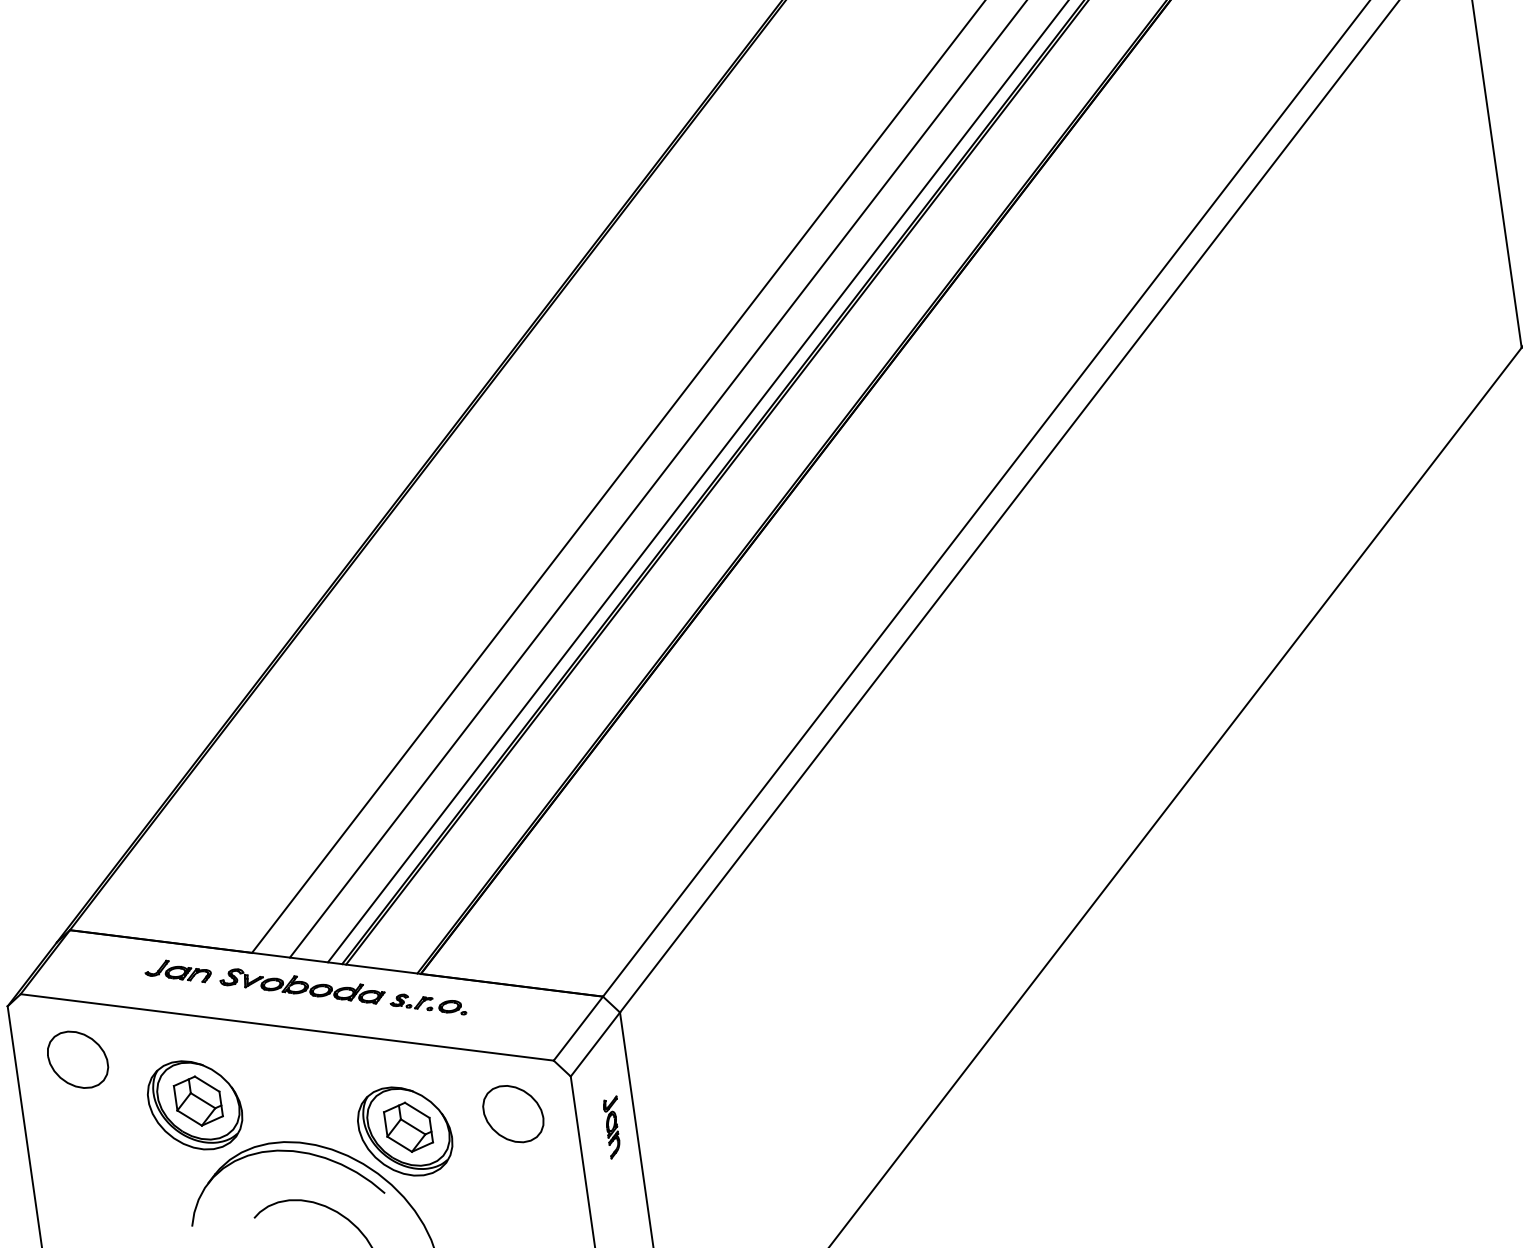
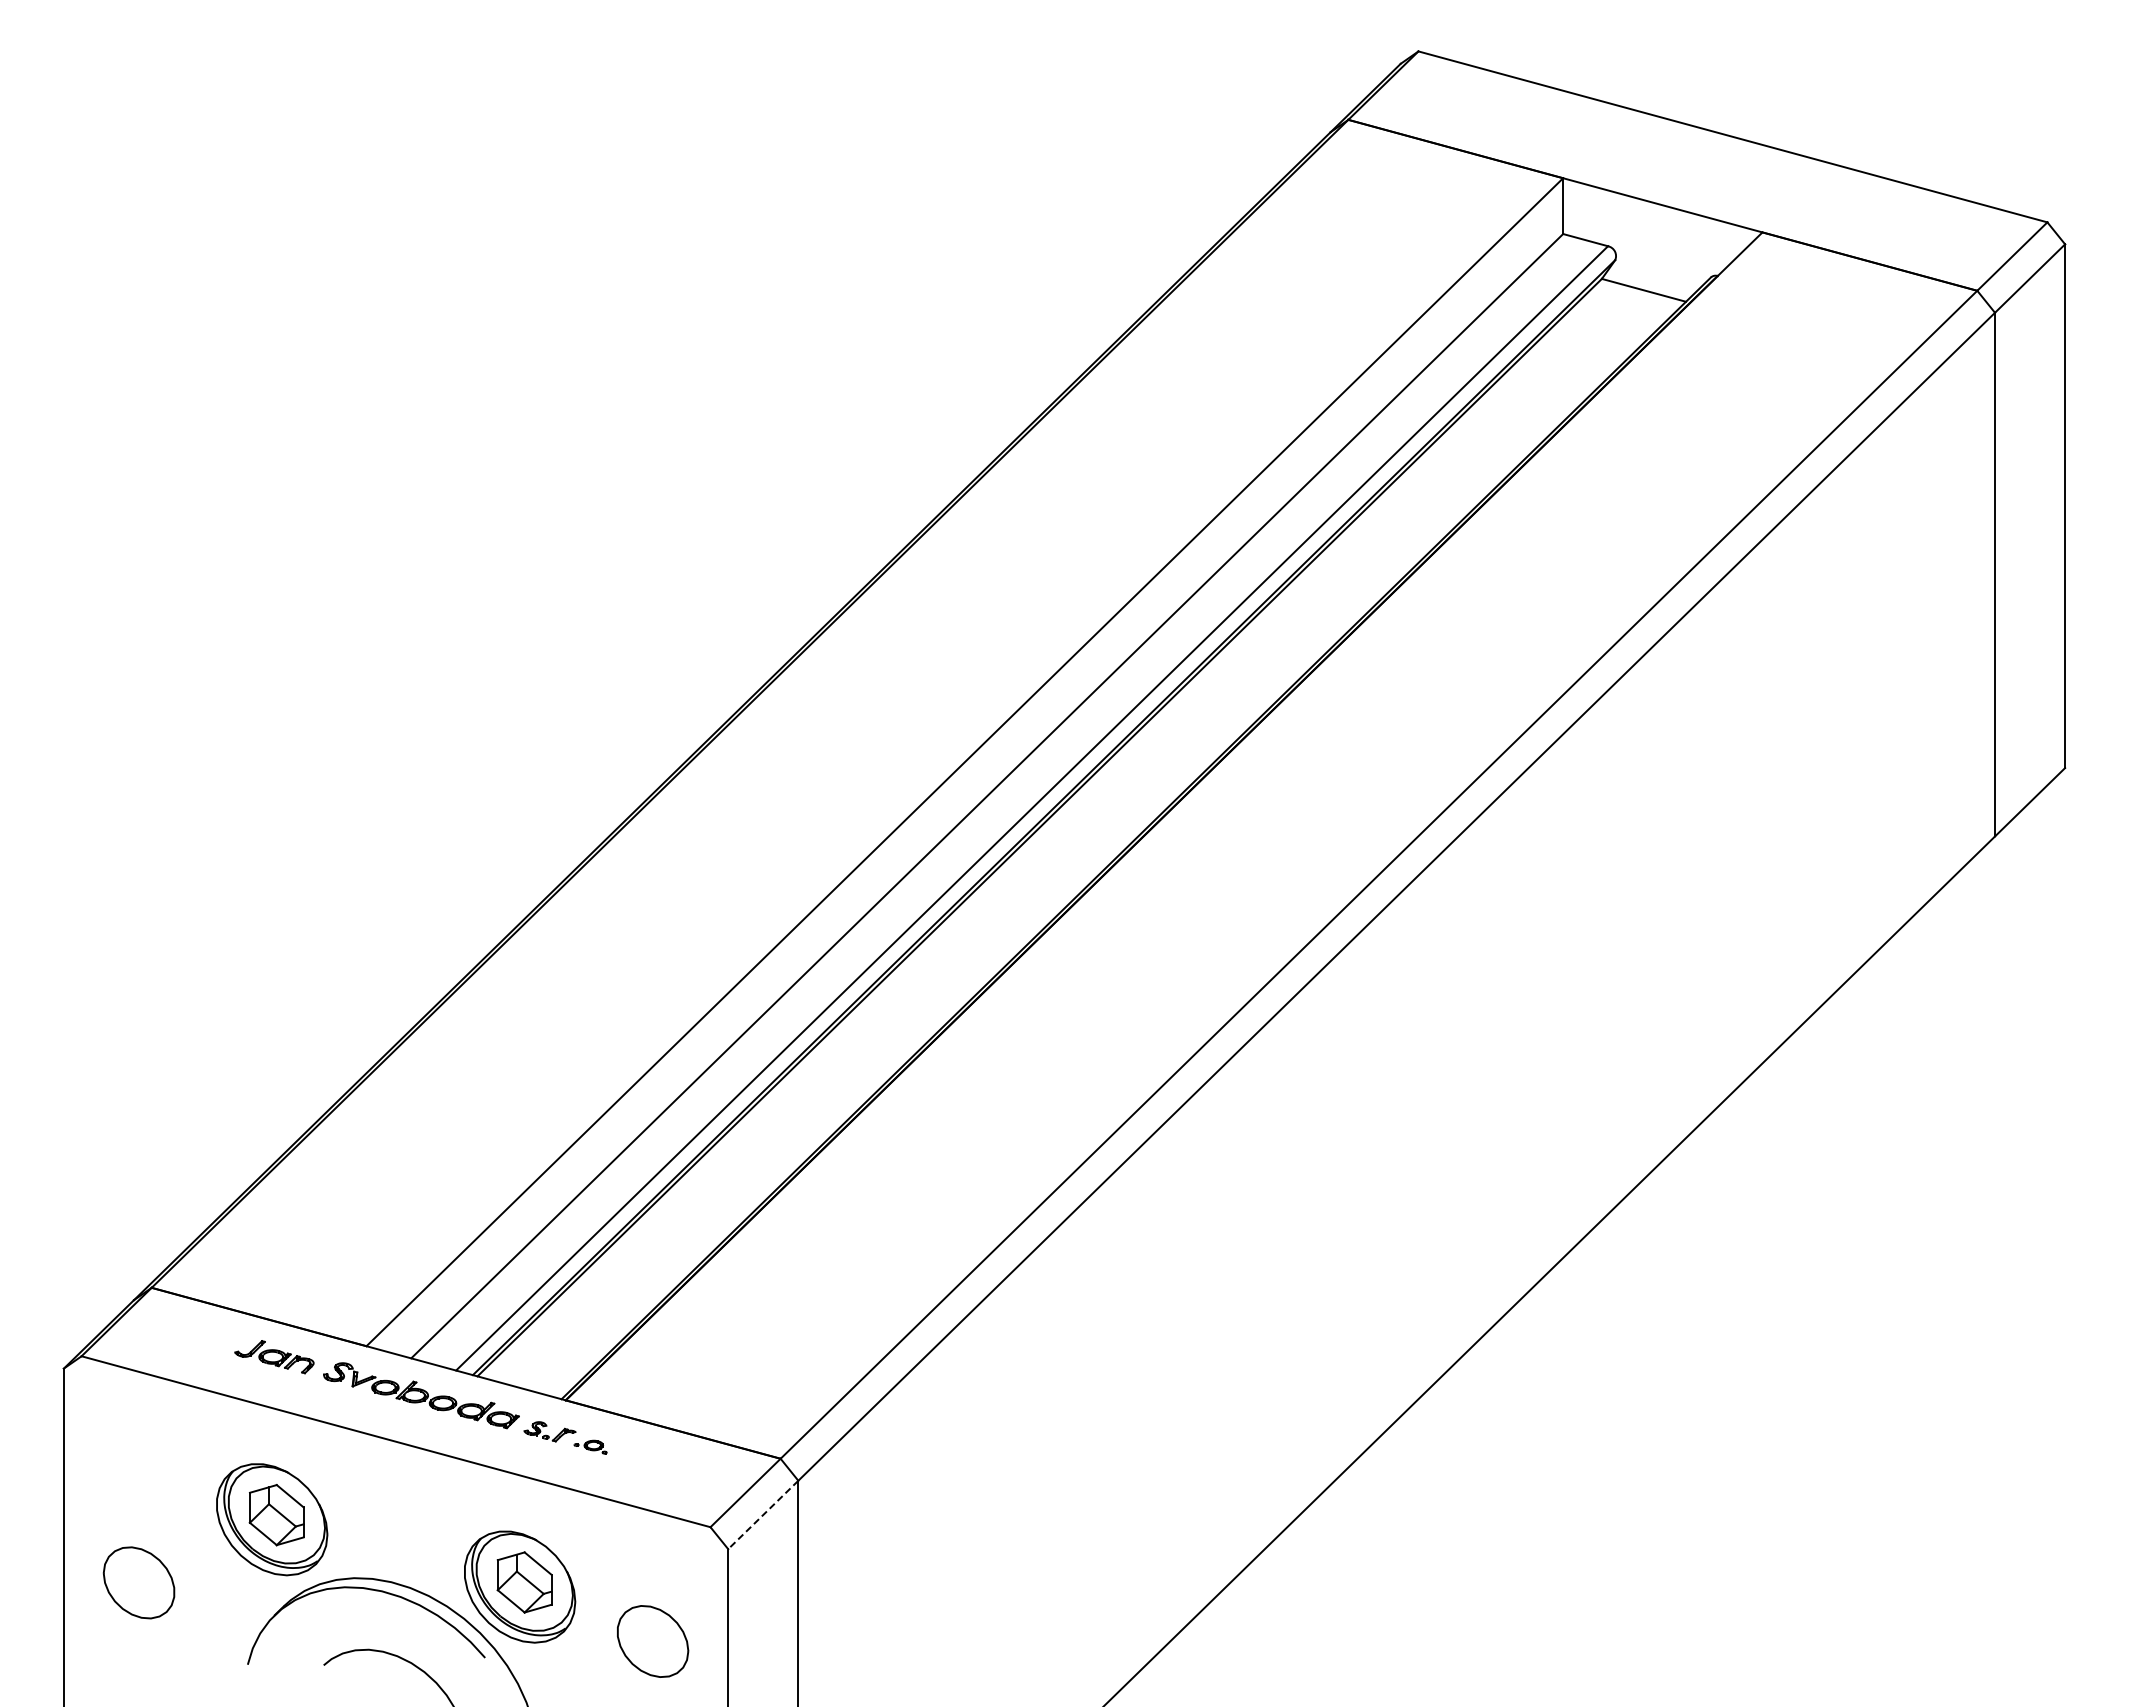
part: (446, 1009) -> (590, 1447), size x0.7
line: (595, 1044) -> (763, 1514), solid -> dashed
part: (77, 1059) -> (138, 1582), moved
part: (513, 1114) -> (653, 1641), moved
part: (613, 1127) -> (770, 1617), removed

